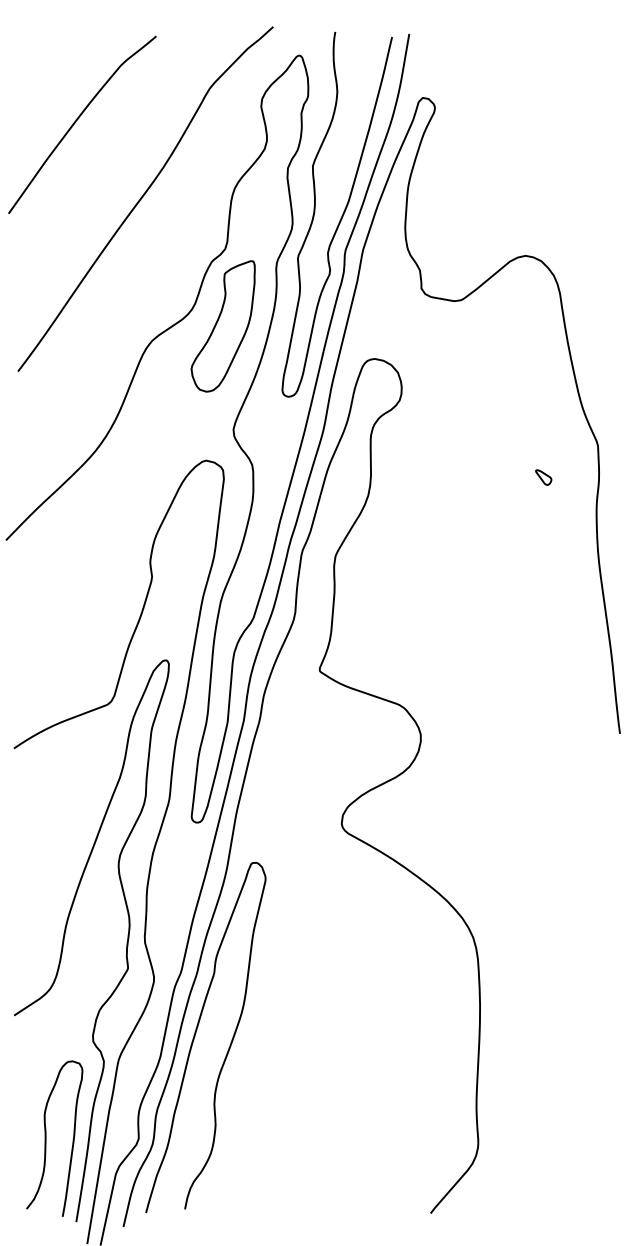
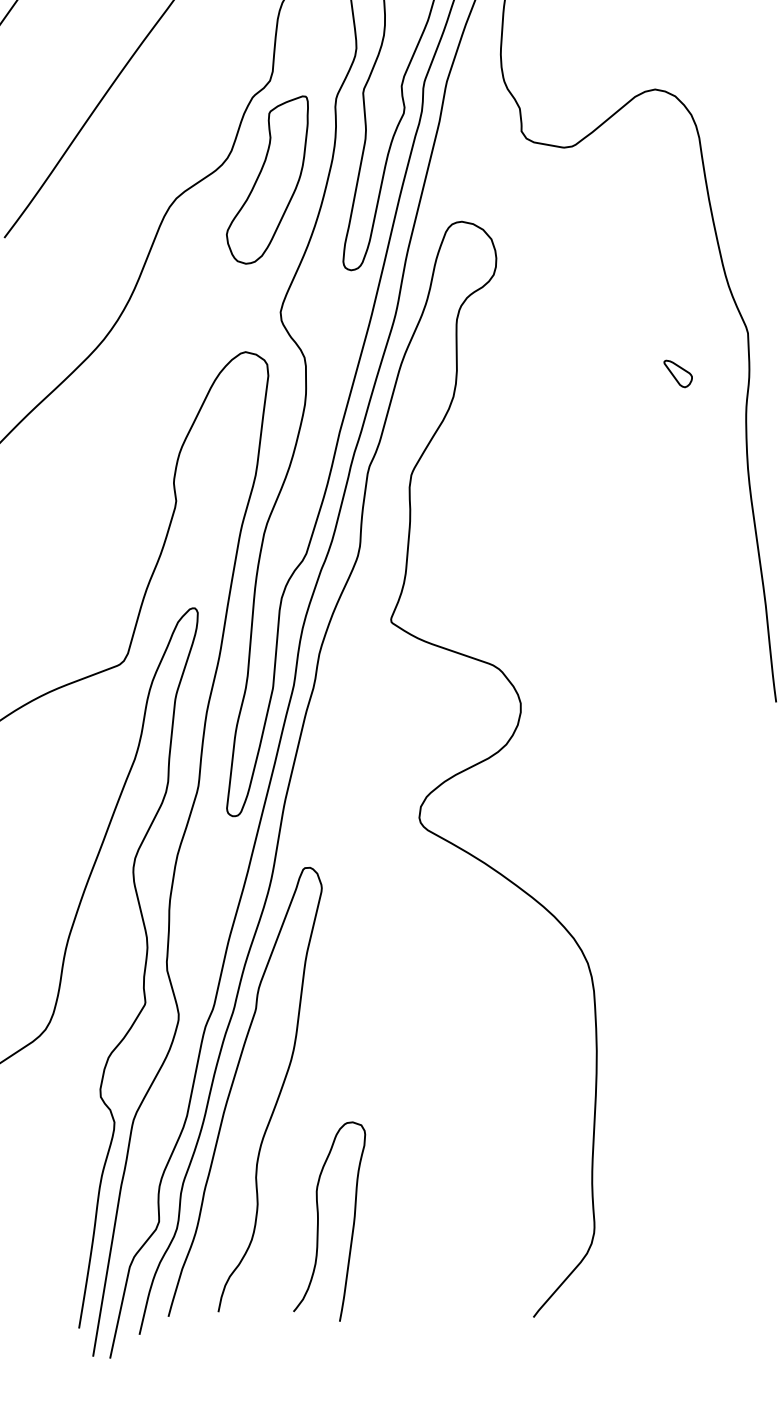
part: (543, 477) -> (678, 373), size x1.4
curve: (46, 1138) -> (319, 1221), moved

